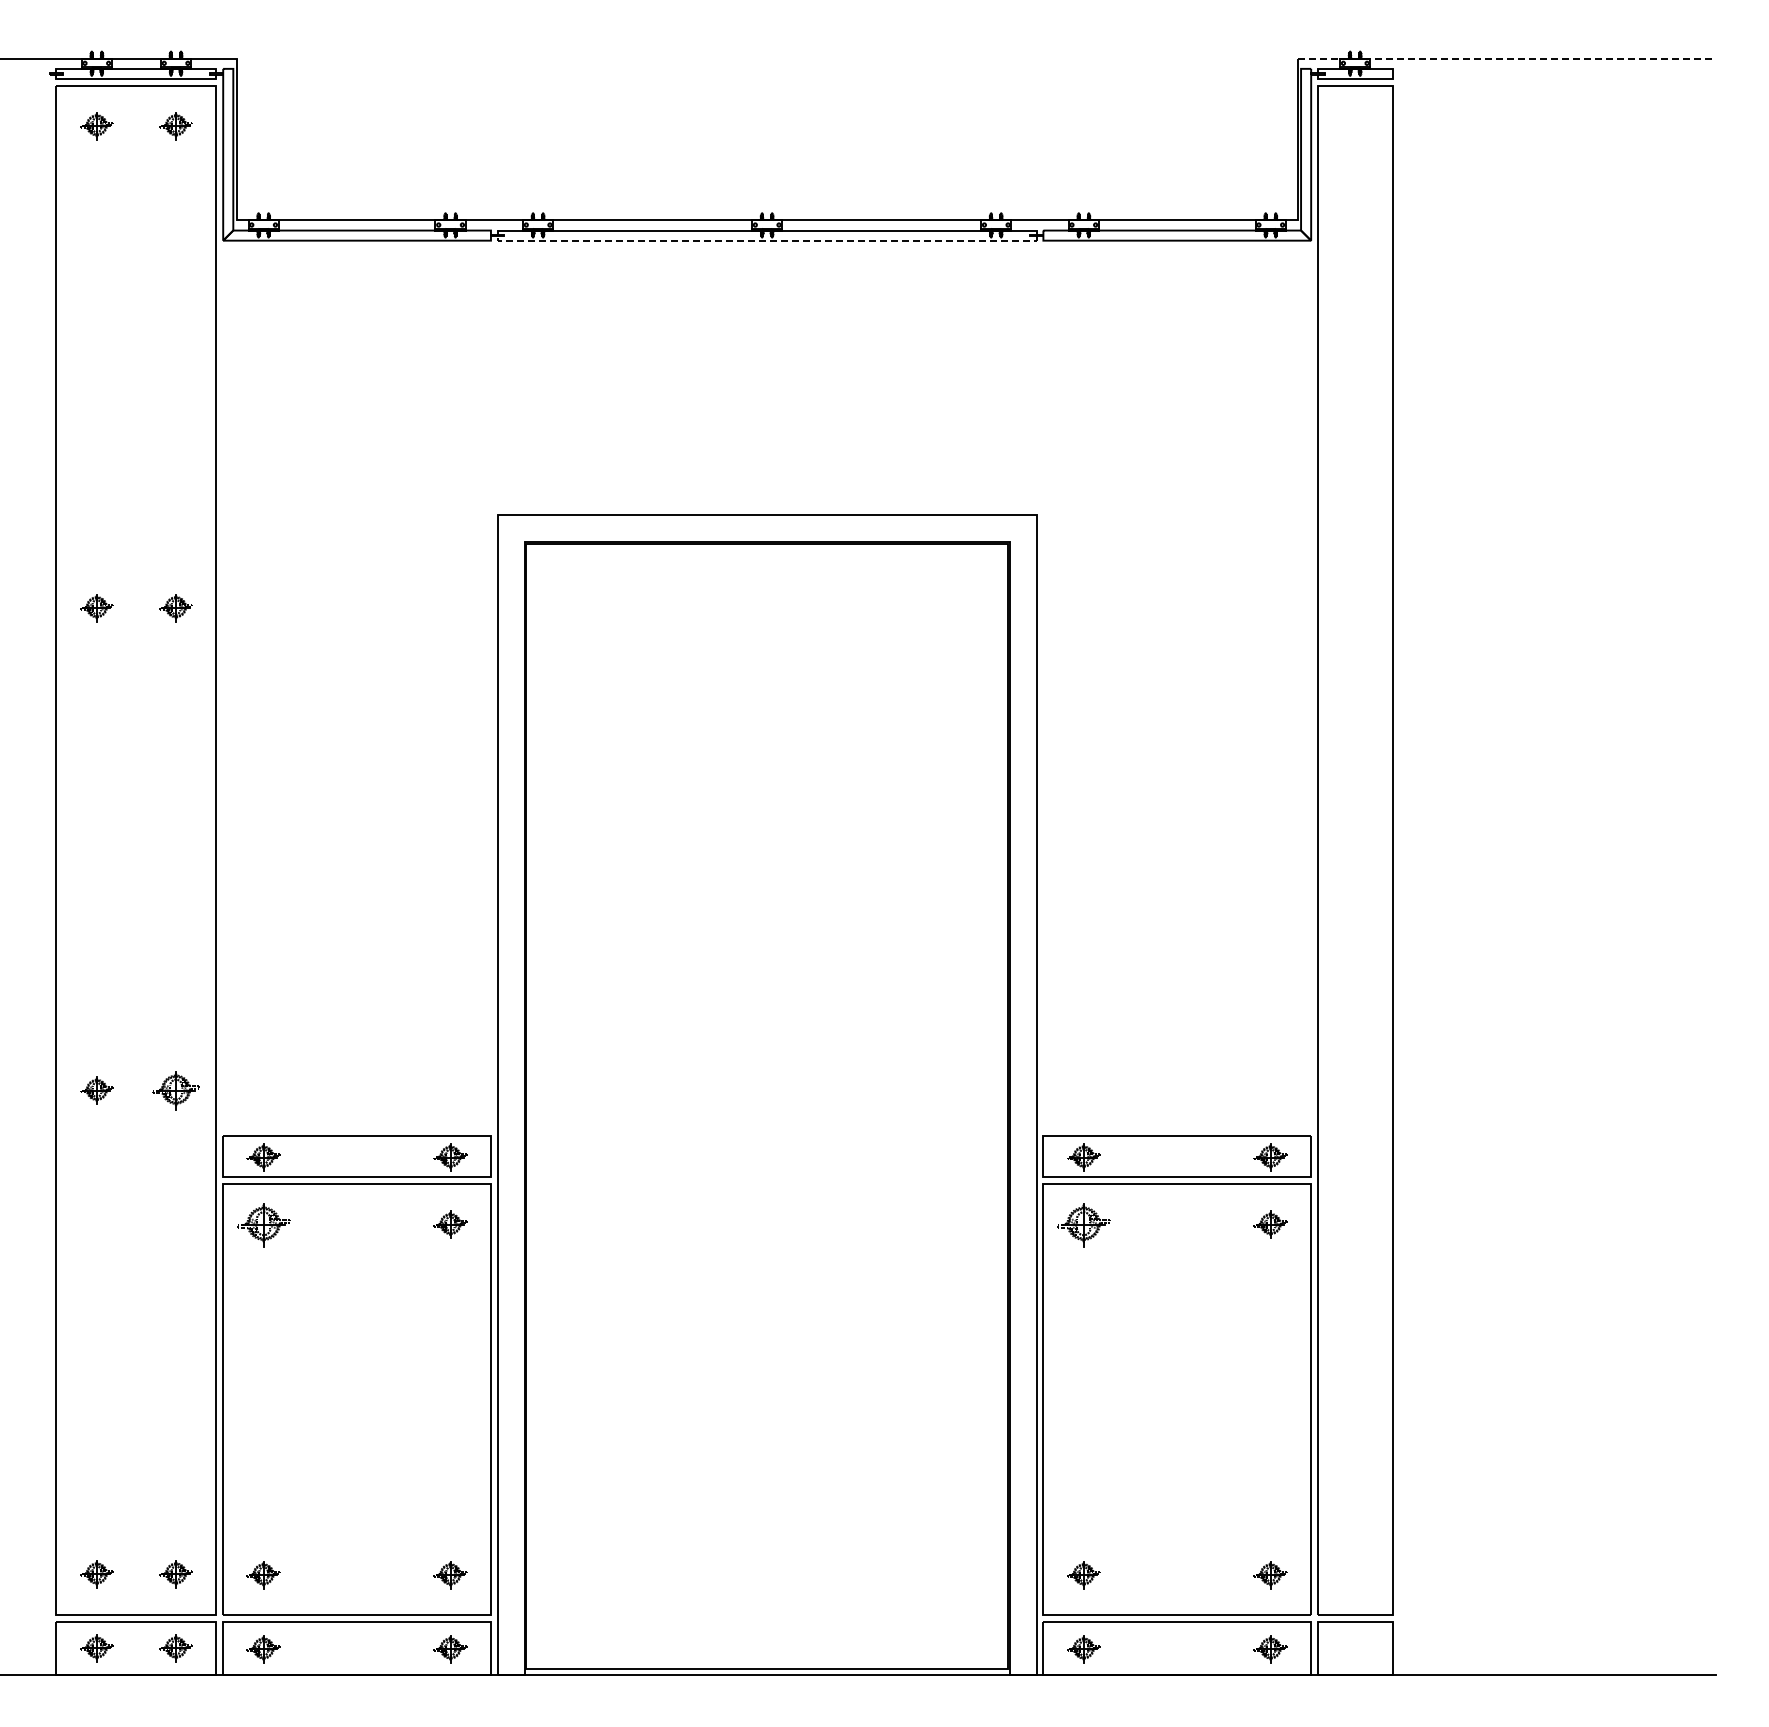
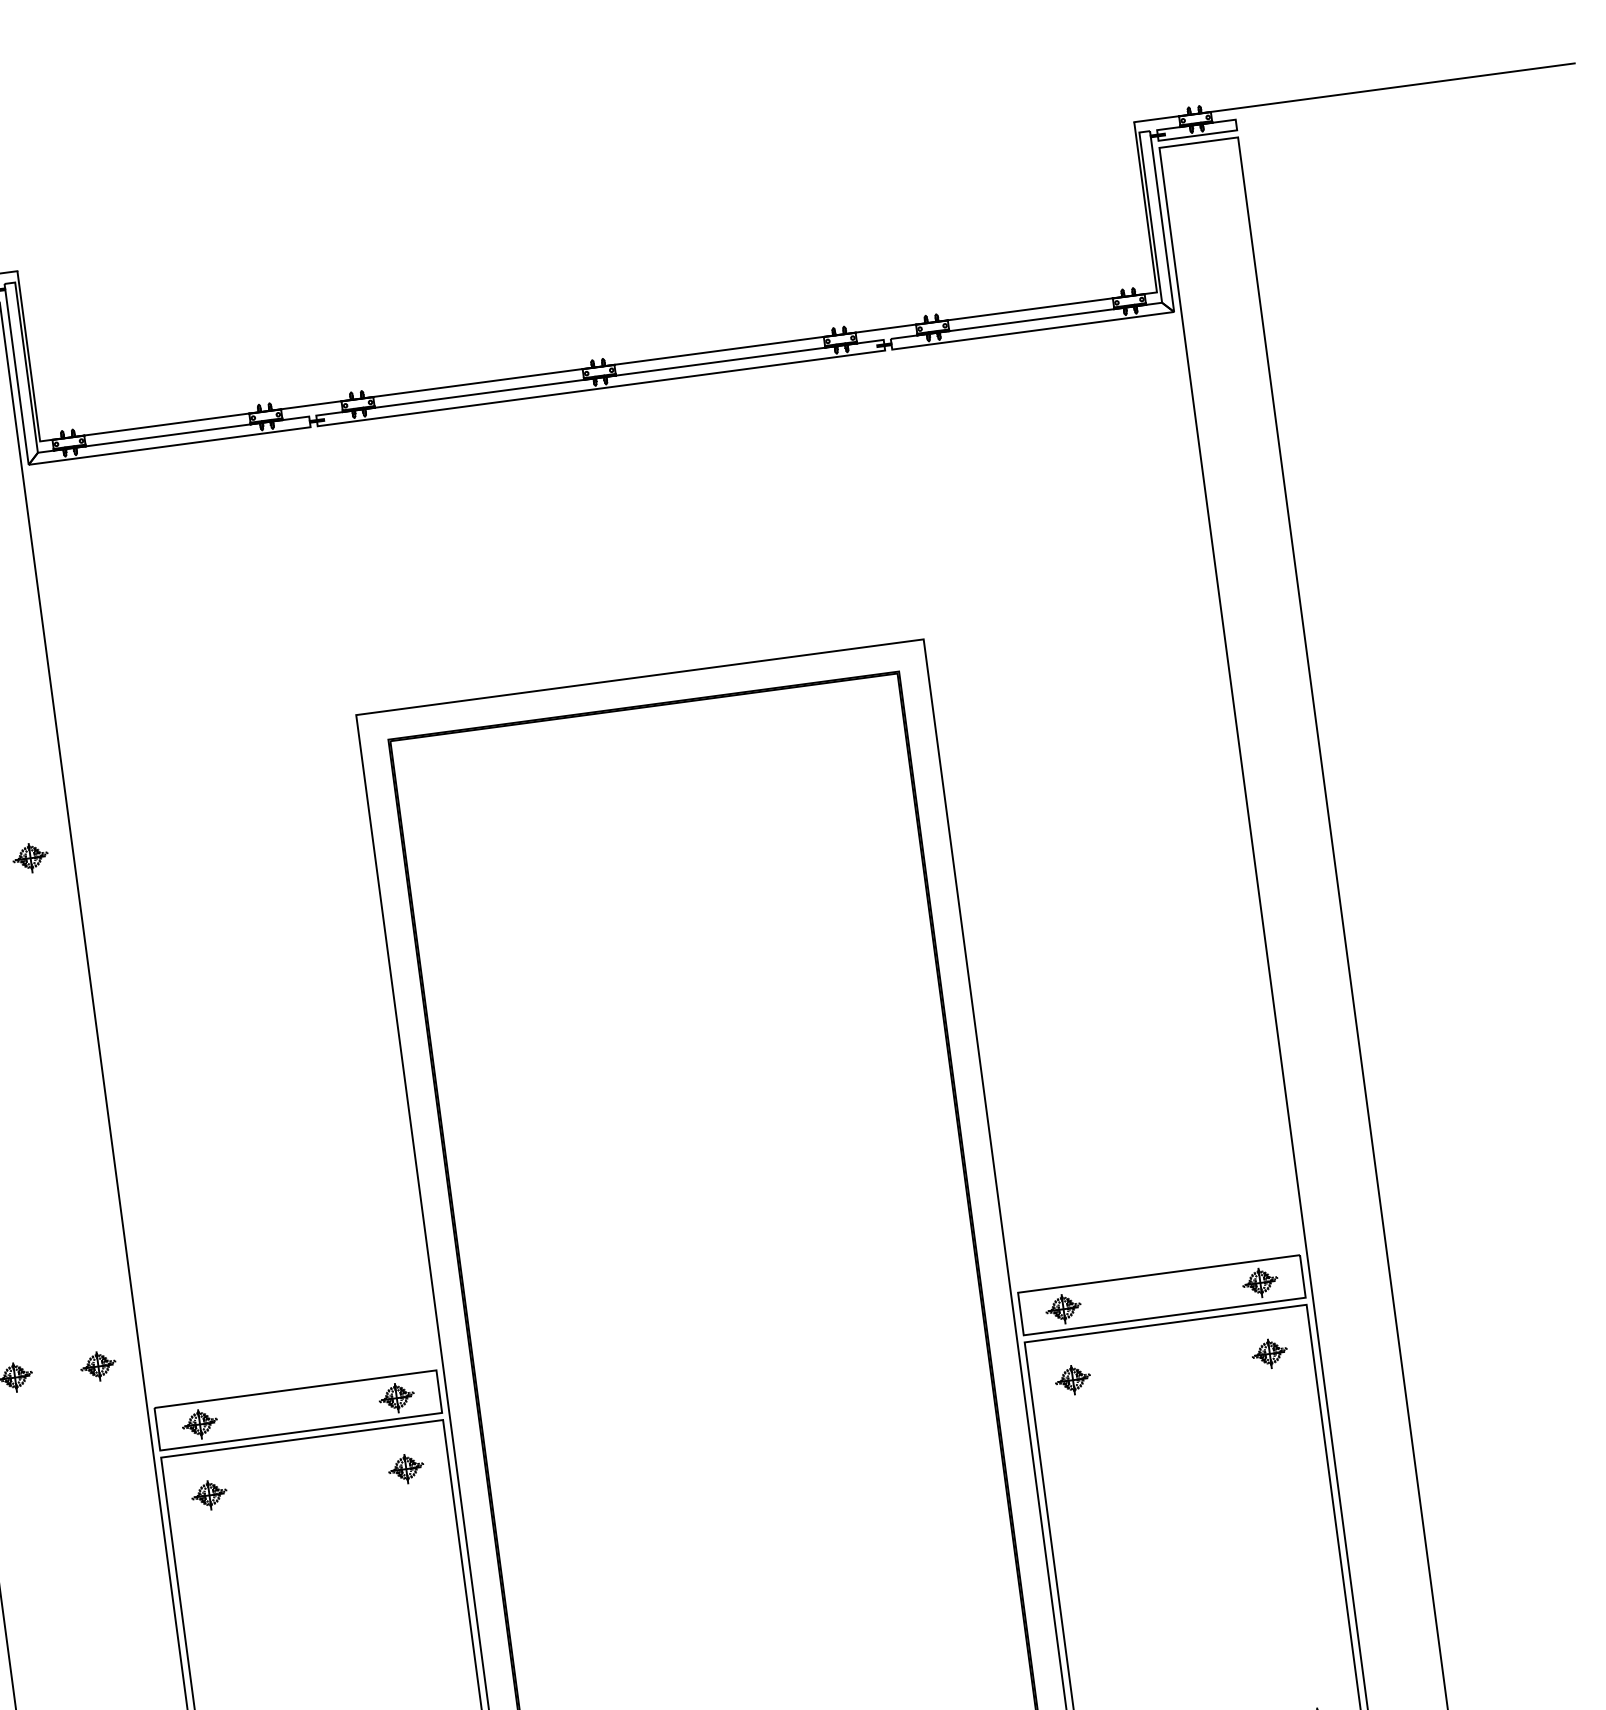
line: (1507, 58) -> (1355, 92), dashed -> solid
line: (766, 240) -> (600, 388), dashed -> solid
part: (175, 1090) -> (97, 1366), size x0.71
part: (263, 1224) -> (209, 1495), size x0.62
part: (1083, 1224) -> (1072, 1379), size x0.62

